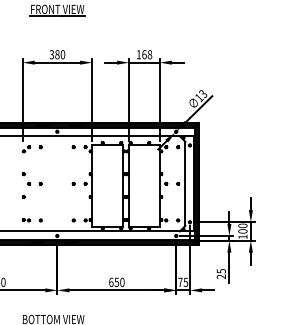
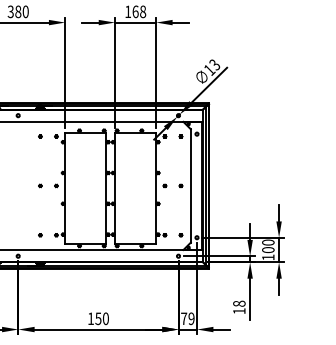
text: (220, 274) -> (238, 308), 25 -> 18
text: (185, 281) -> (190, 317), 75 -> 79
text: (111, 282) -> (91, 318), 650 -> 150

